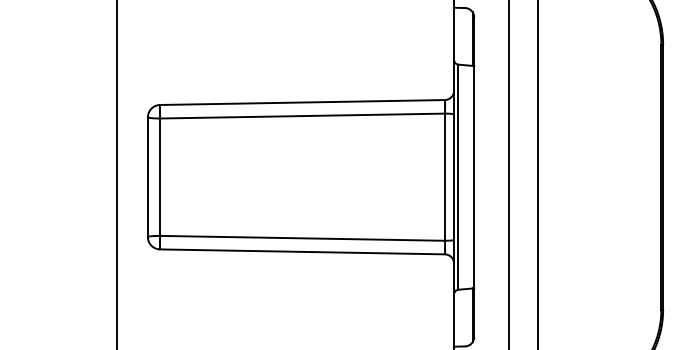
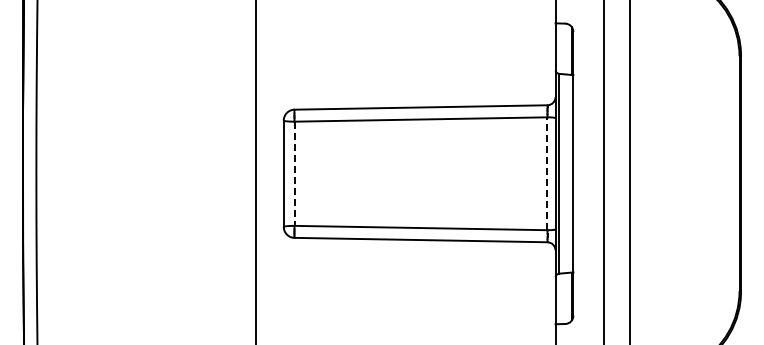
line: (445, 176) -> (547, 173), solid -> dashed
line: (160, 178) -> (294, 174), solid -> dashed

